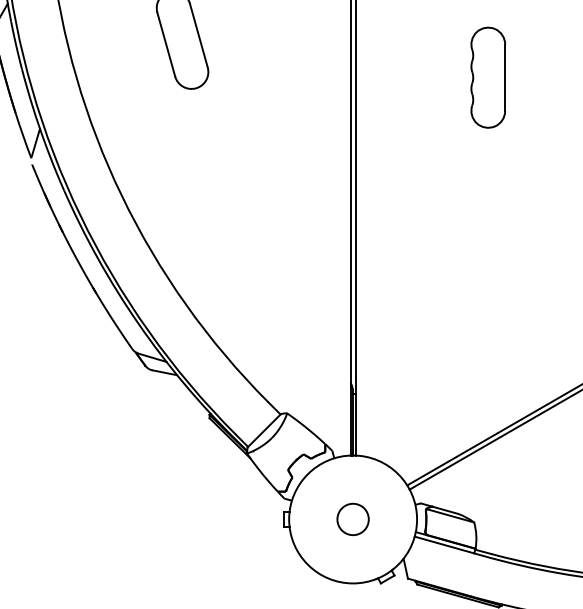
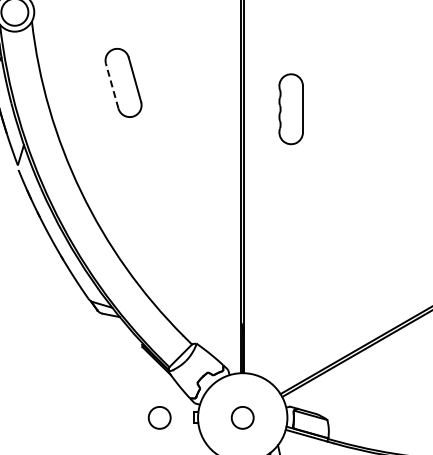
line: (166, 43) -> (112, 85), solid -> dashed
part: (487, 78) -> (290, 109), moved
circle: (233, 518) -> (159, 417), added

